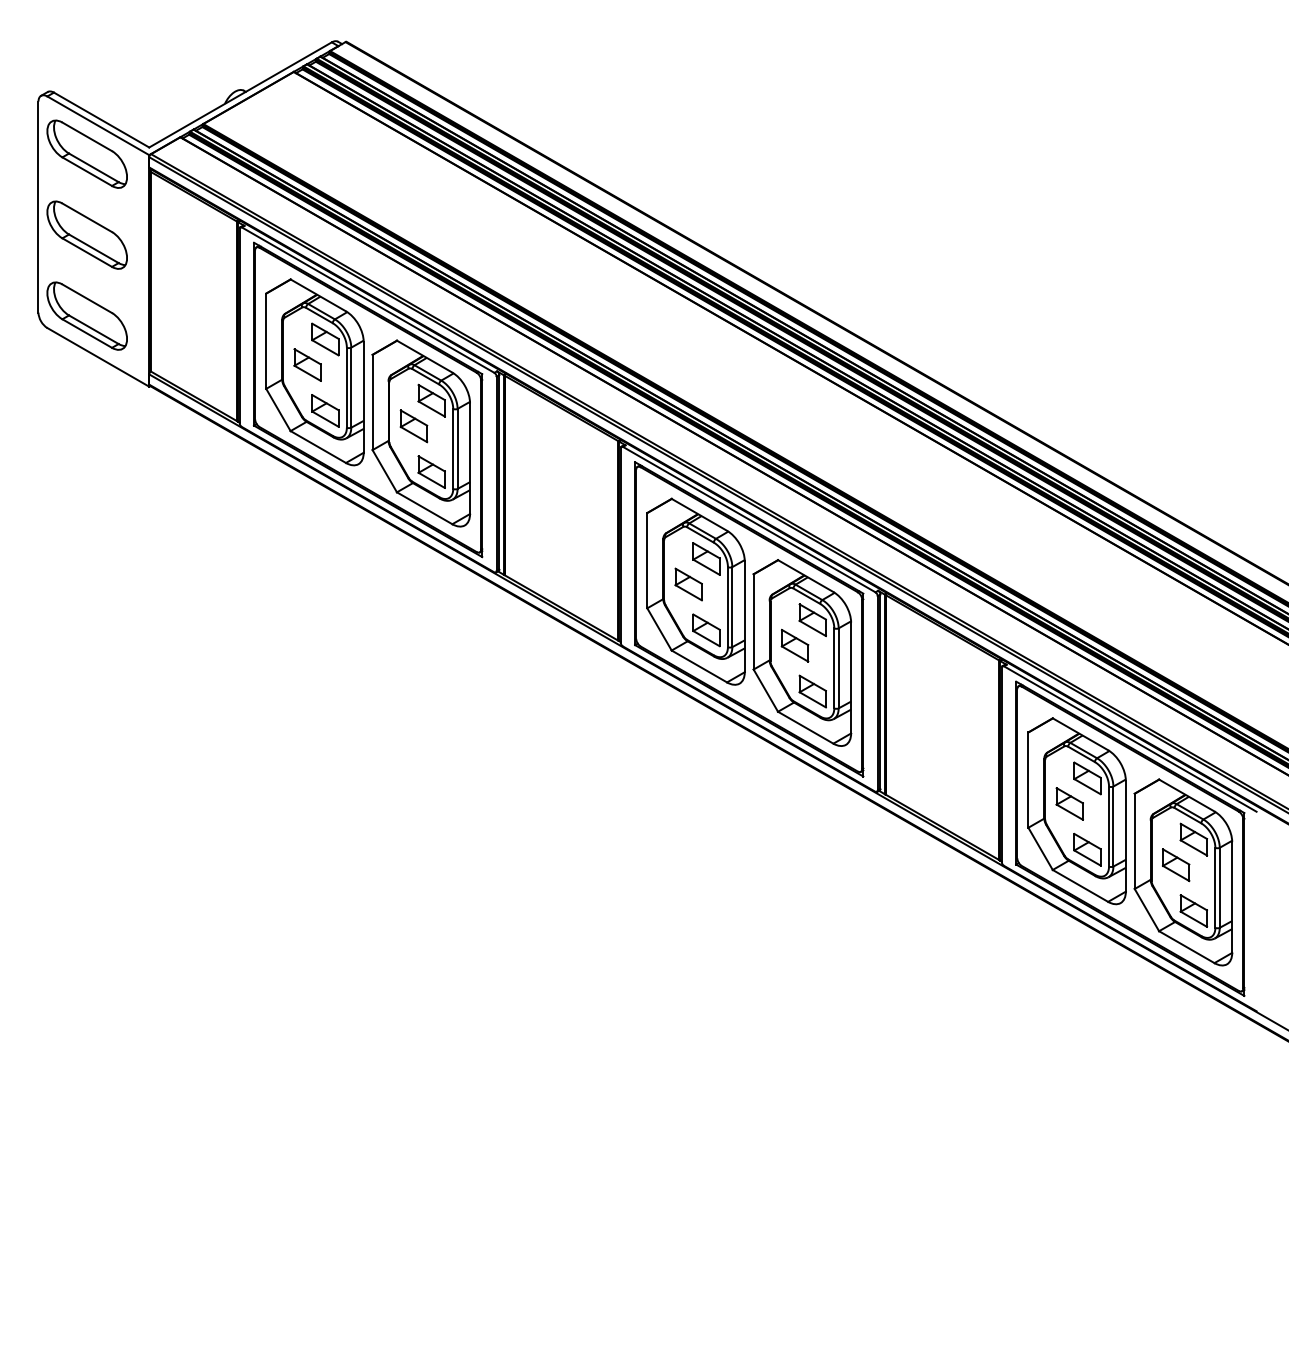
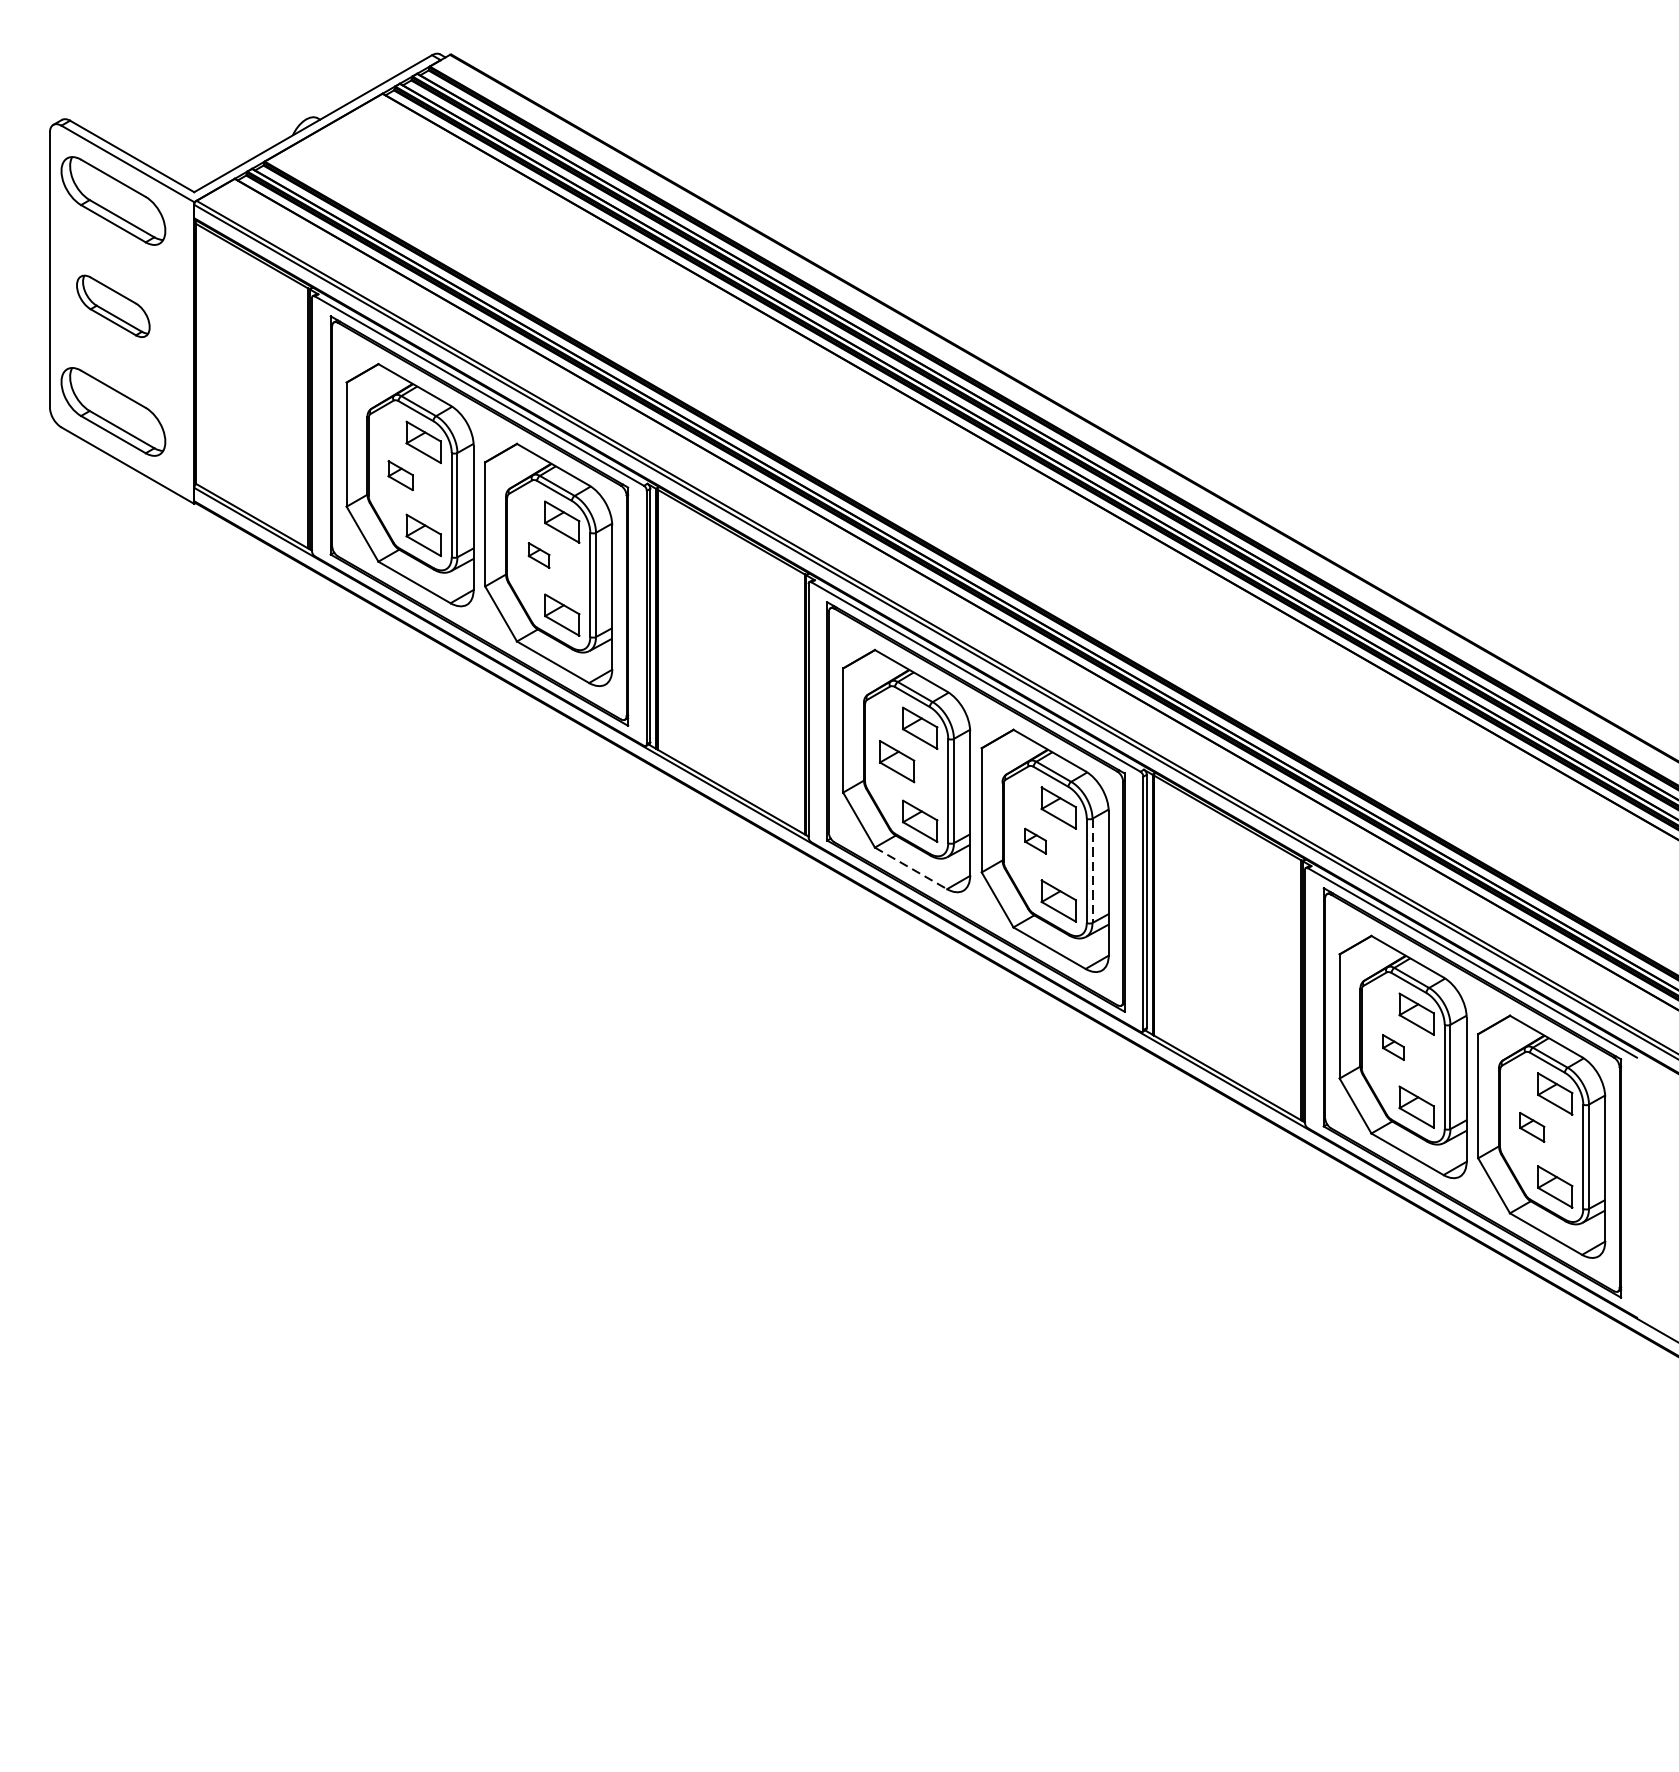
part: (86, 234) -> (112, 305), size x0.7
part: (307, 364) -> (400, 474), size x0.7
part: (413, 426) -> (538, 555), size x0.6
part: (794, 645) -> (1034, 841), size x0.6
line: (699, 666) -> (911, 868), solid -> dashed
line: (838, 668) -> (1092, 871), solid -> dashed
part: (1069, 803) -> (1393, 1046), size x0.6
part: (1176, 865) -> (1532, 1127), size x0.7

